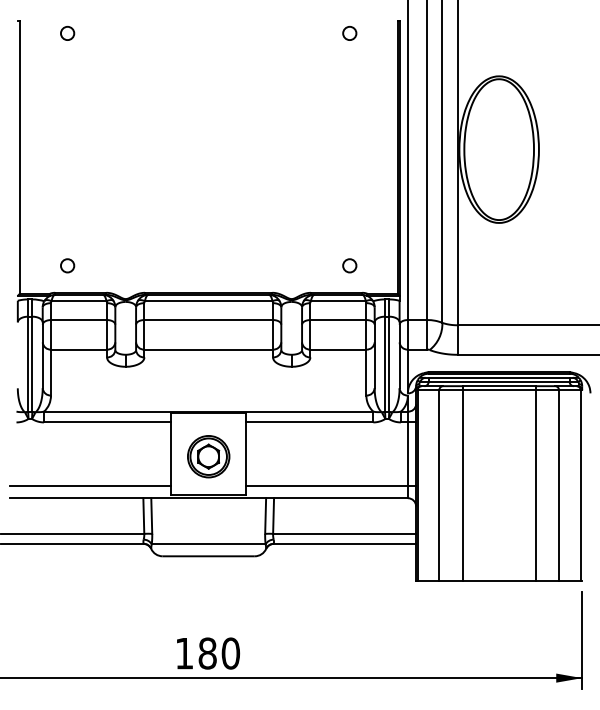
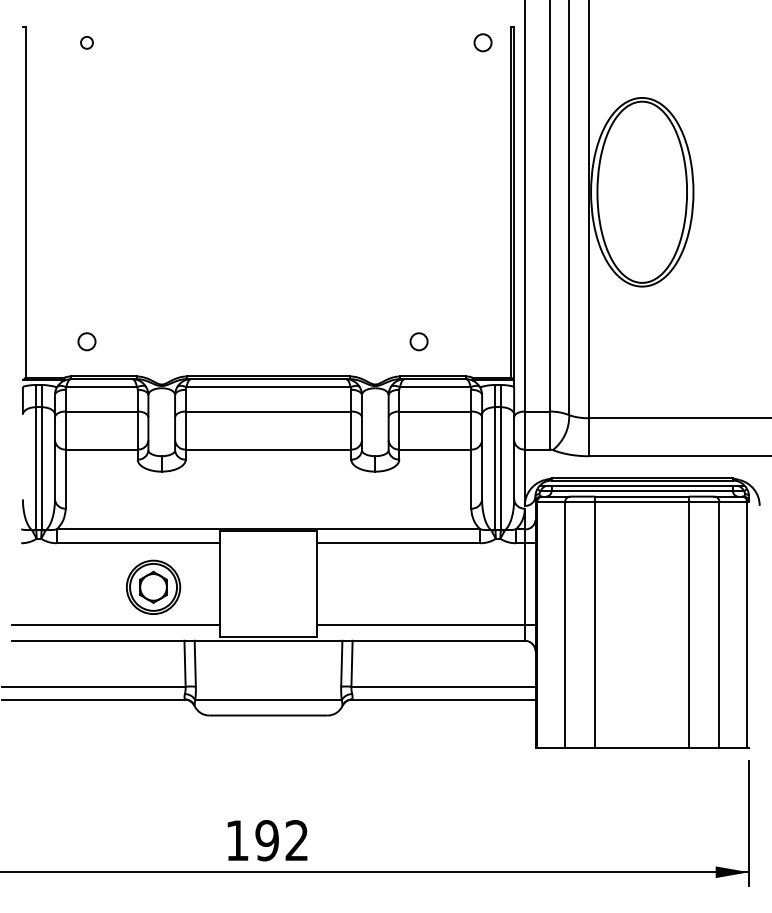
circle: (67, 33) -> (86, 42), size x0.7
circle: (349, 33) -> (482, 42), moved
circle: (349, 265) -> (418, 341), moved
part: (208, 456) -> (153, 586), moved
text: (218, 653) -> (281, 840), 180 -> 192

